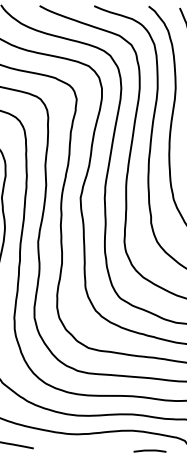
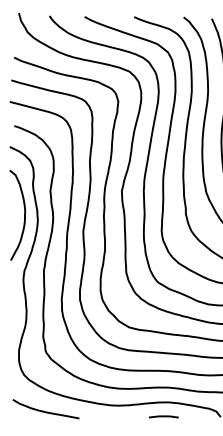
line: (149, 450) -> (163, 416), moved

